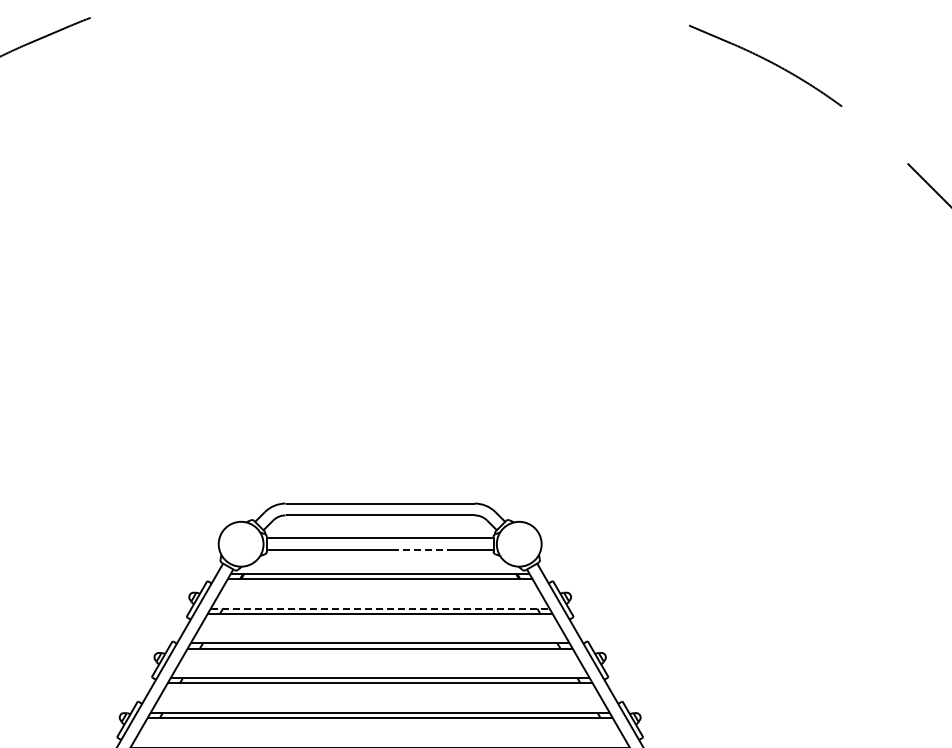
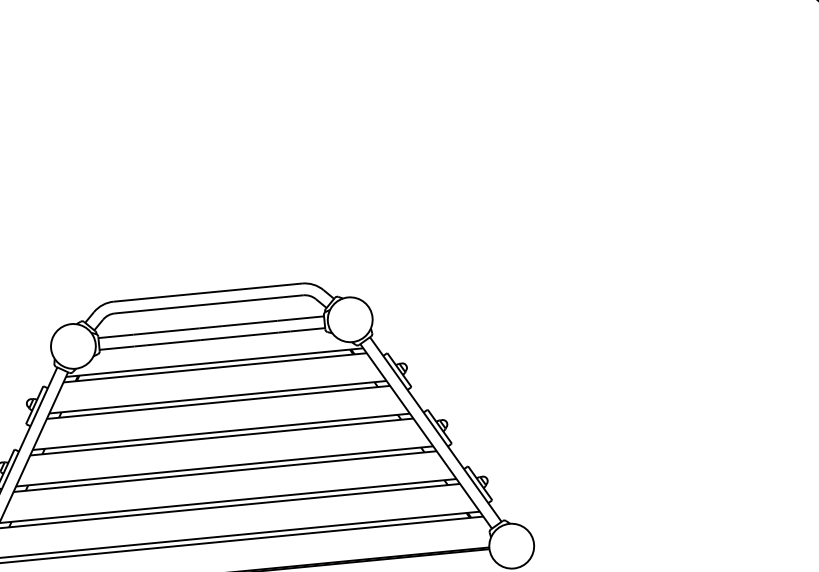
line: (419, 550) -> (251, 335), dashed -> solid
line: (380, 608) -> (218, 397), dashed -> solid

